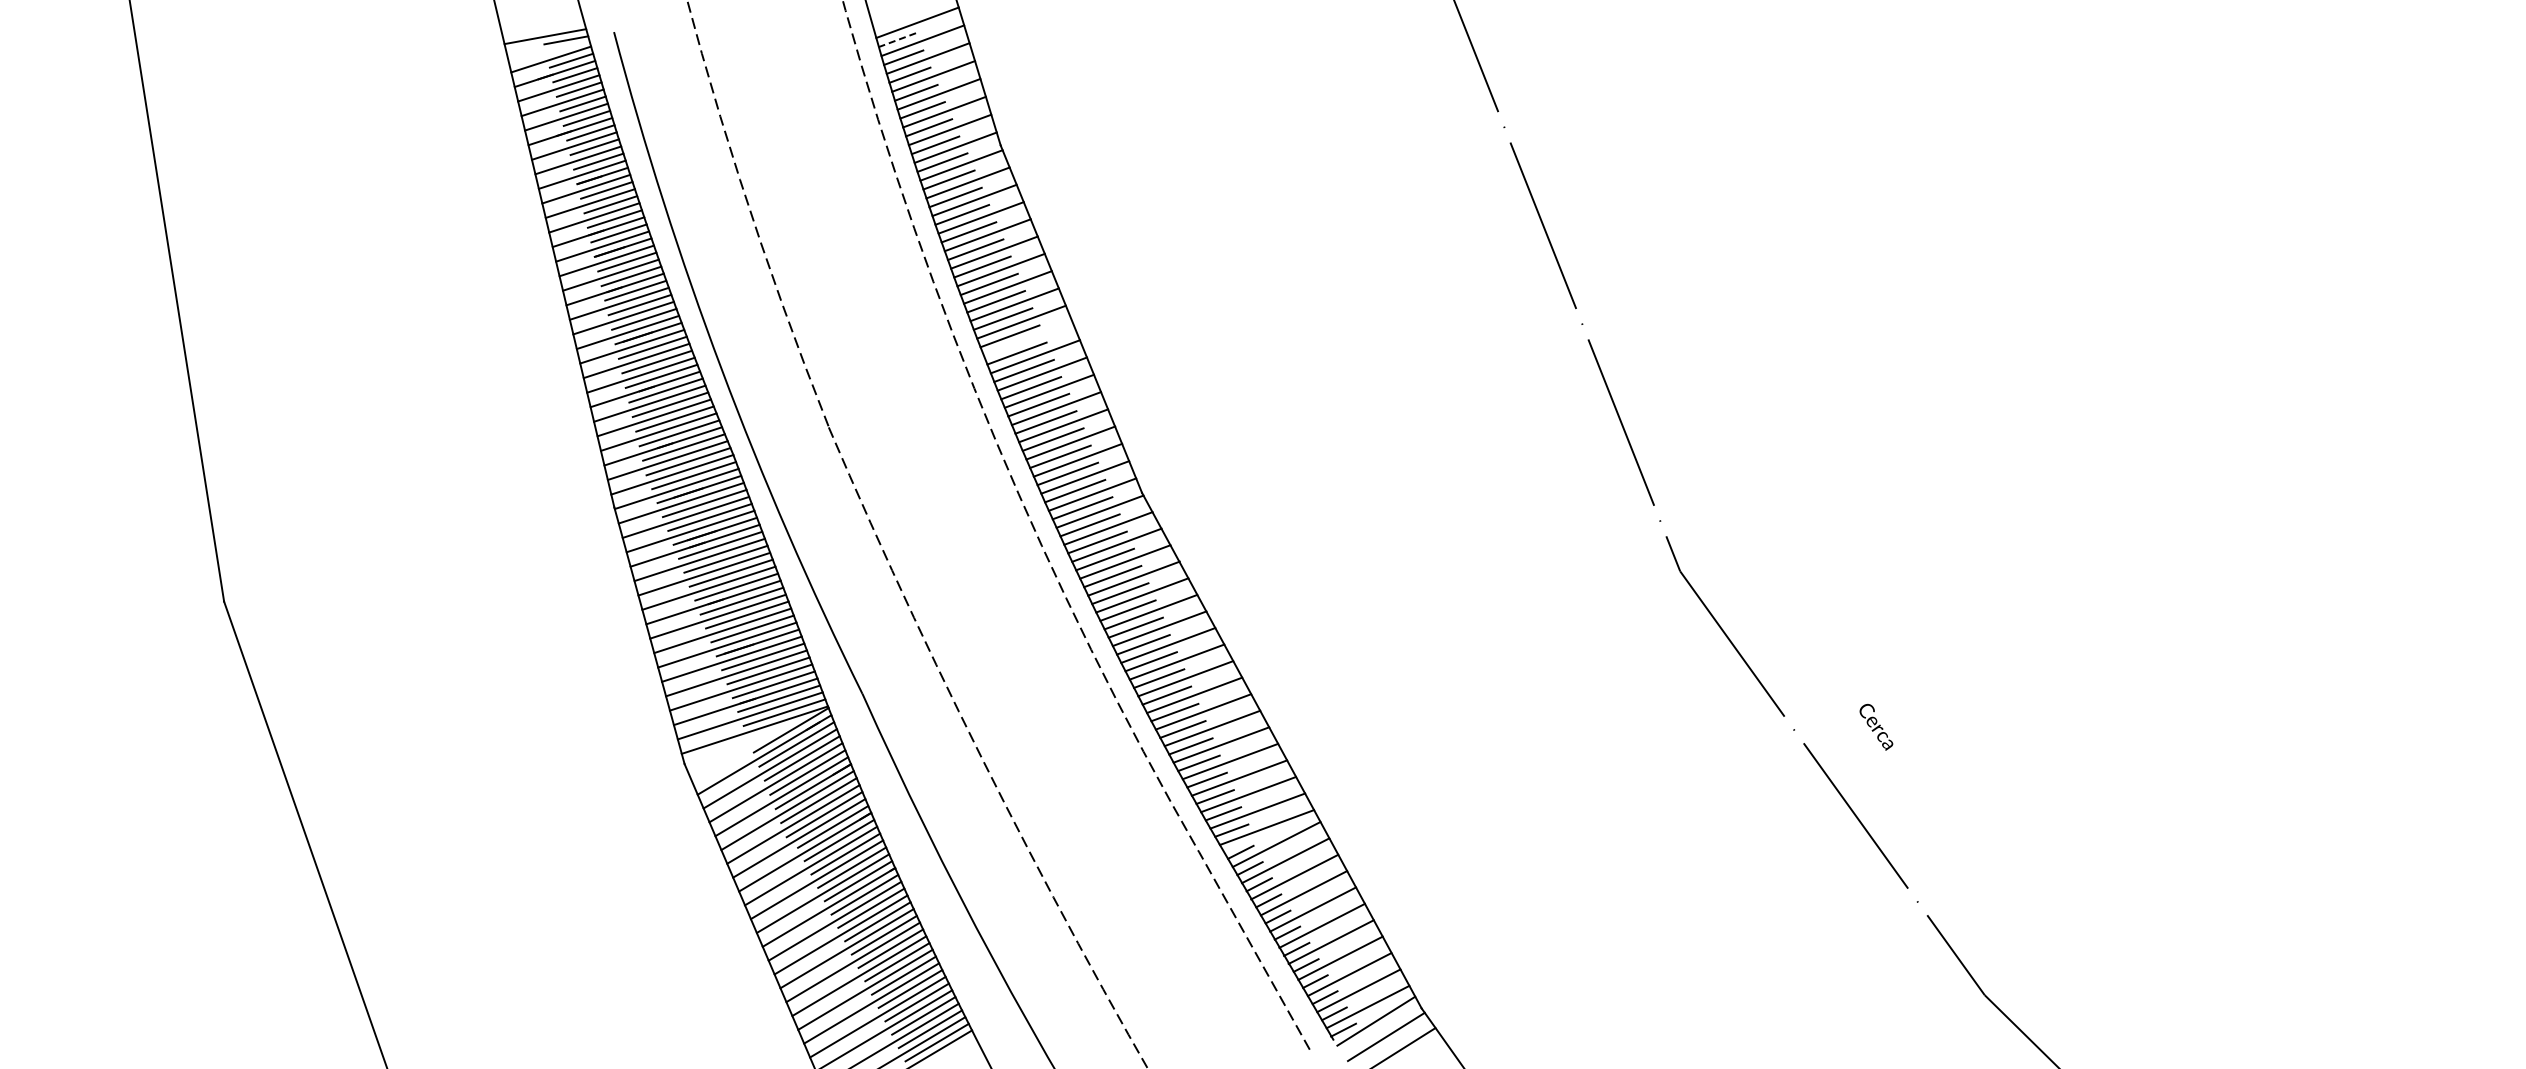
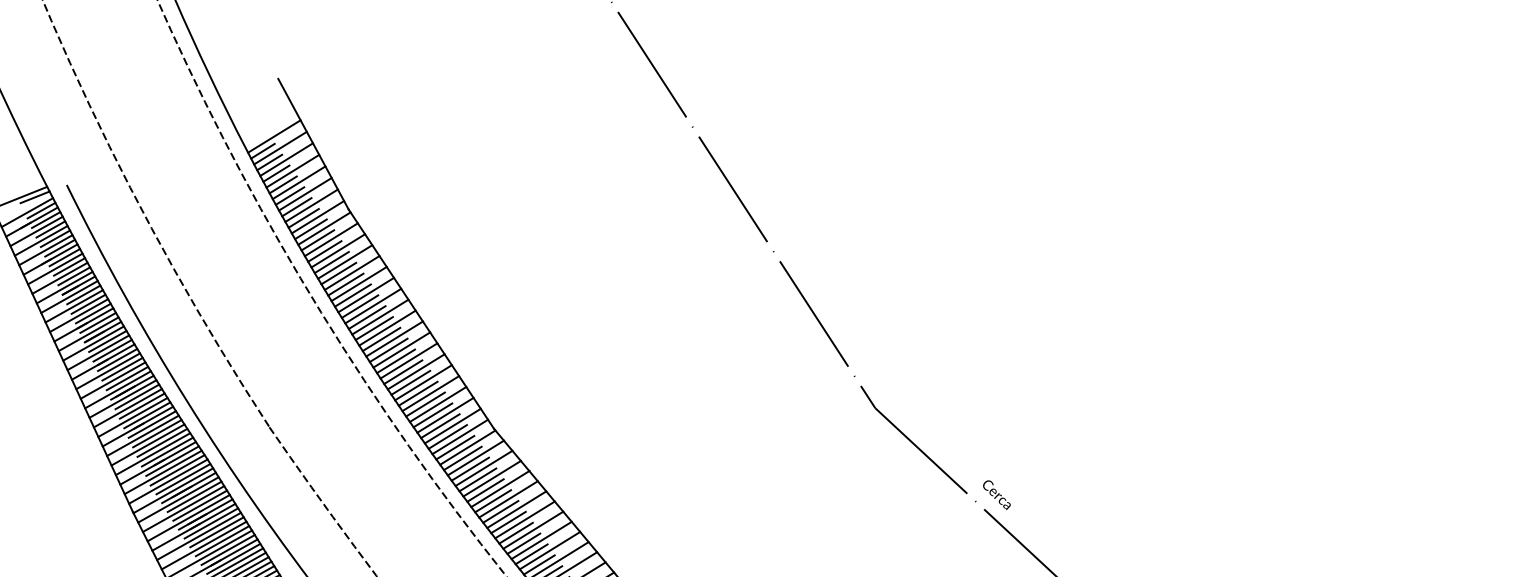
line: (897, 40) -> (263, 151), dashed -> solid
line: (1028, 338) -> (394, 338), added
text: (1876, 726) -> (996, 494), moved

